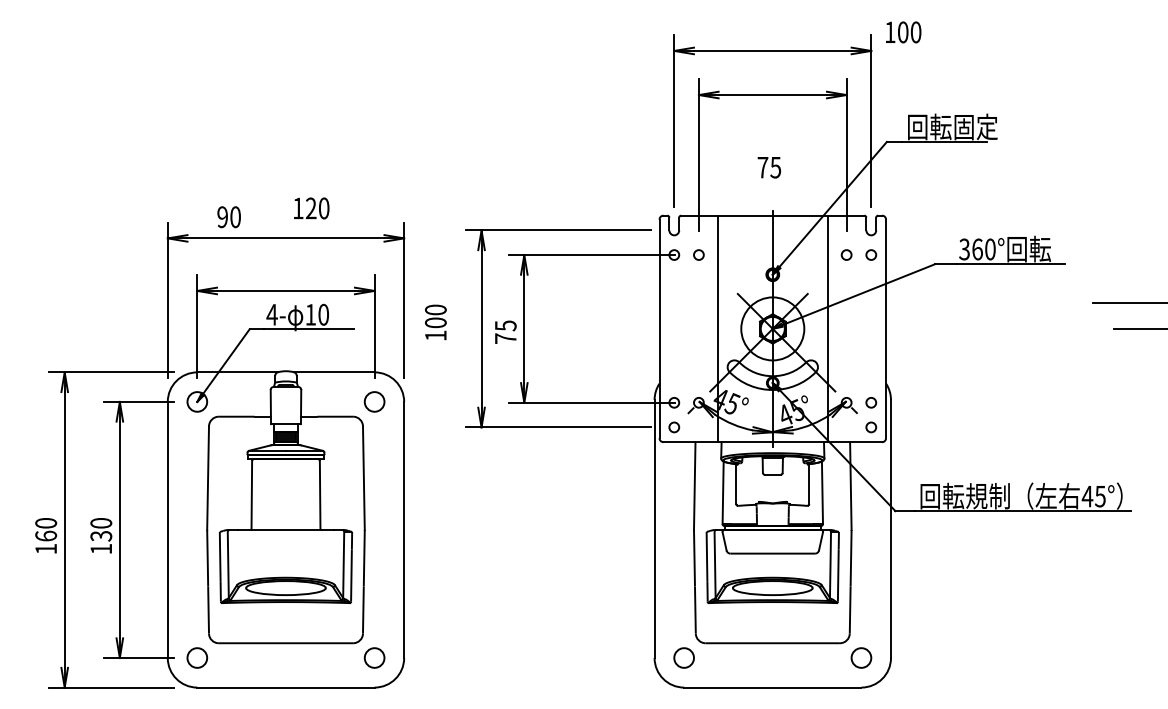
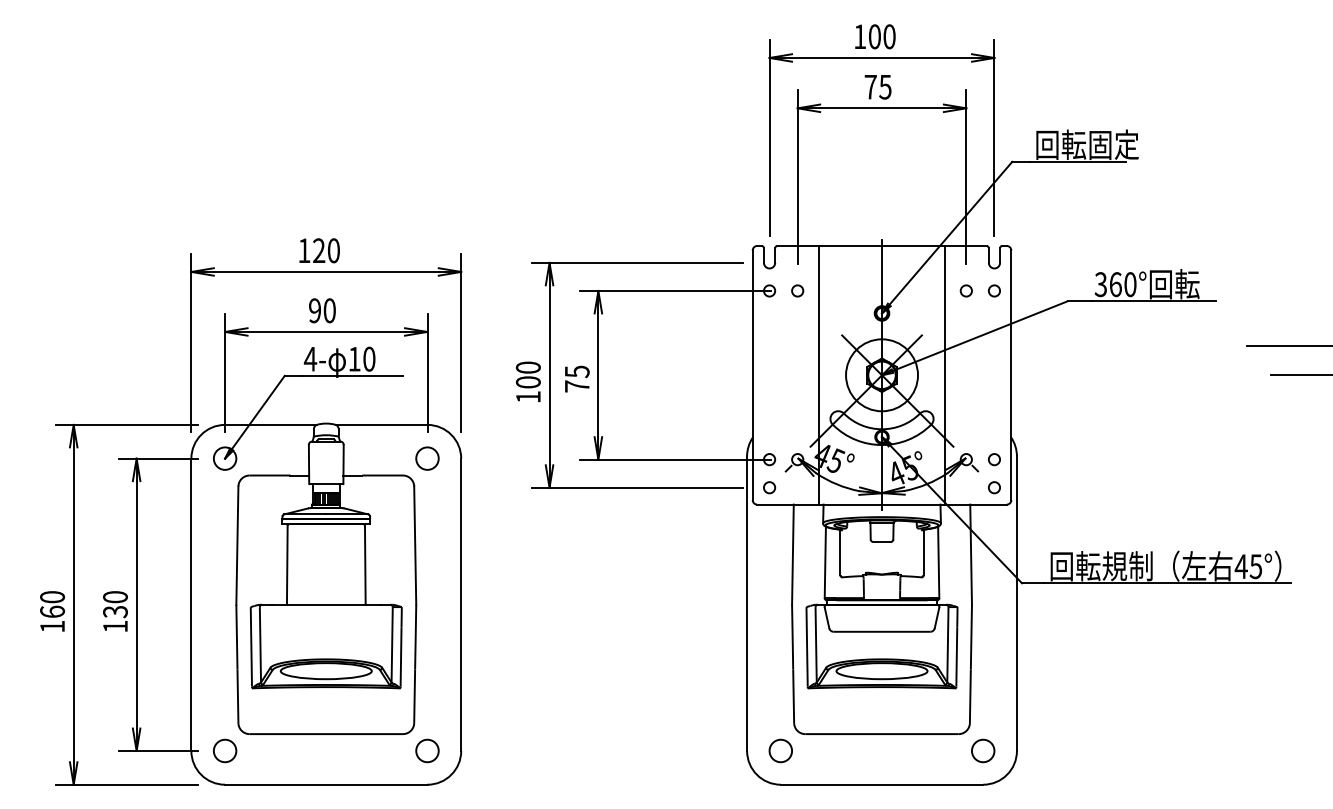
text: (903, 32) -> (875, 36), moved
text: (768, 167) -> (877, 87), moved
text: (311, 208) -> (319, 250), moved
text: (229, 216) -> (322, 310), moved
text: (435, 322) -> (527, 381), moved

